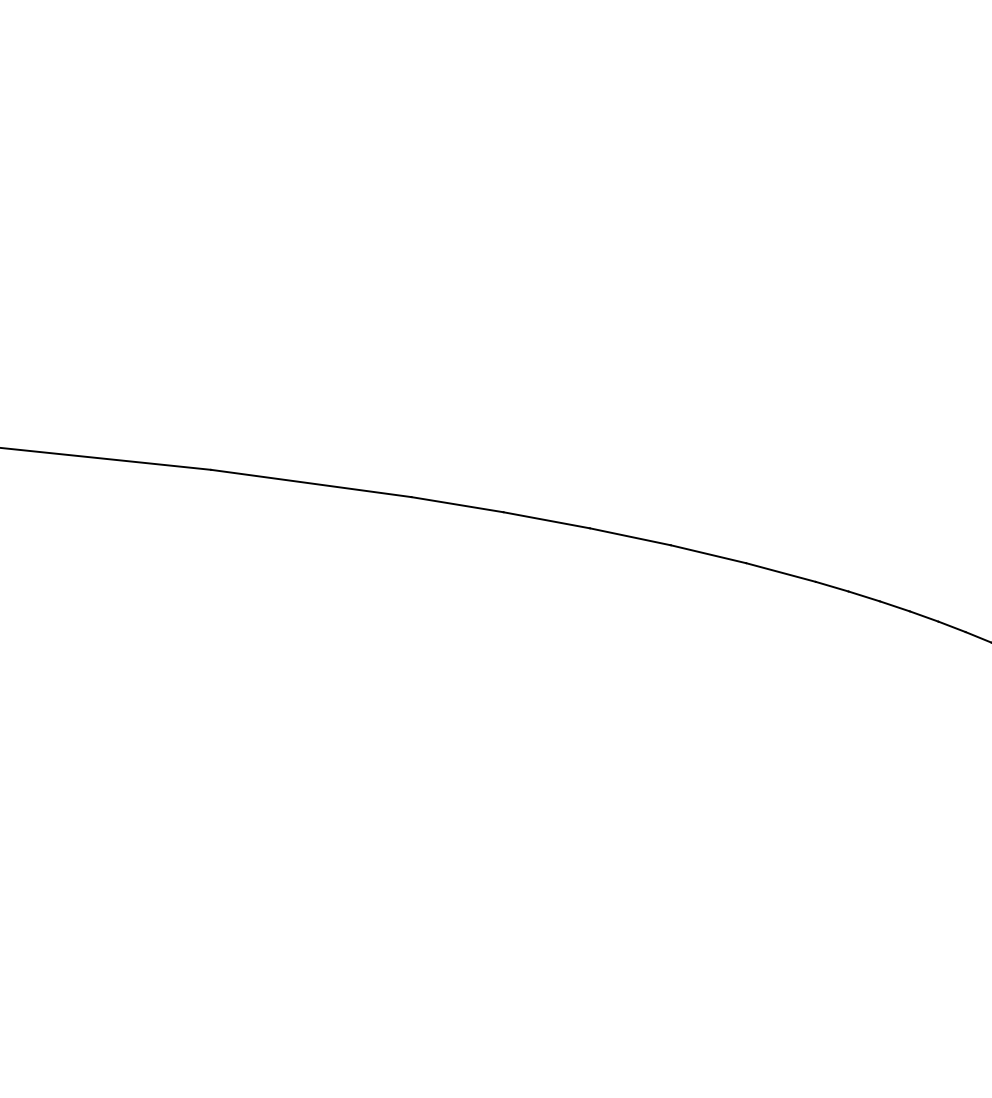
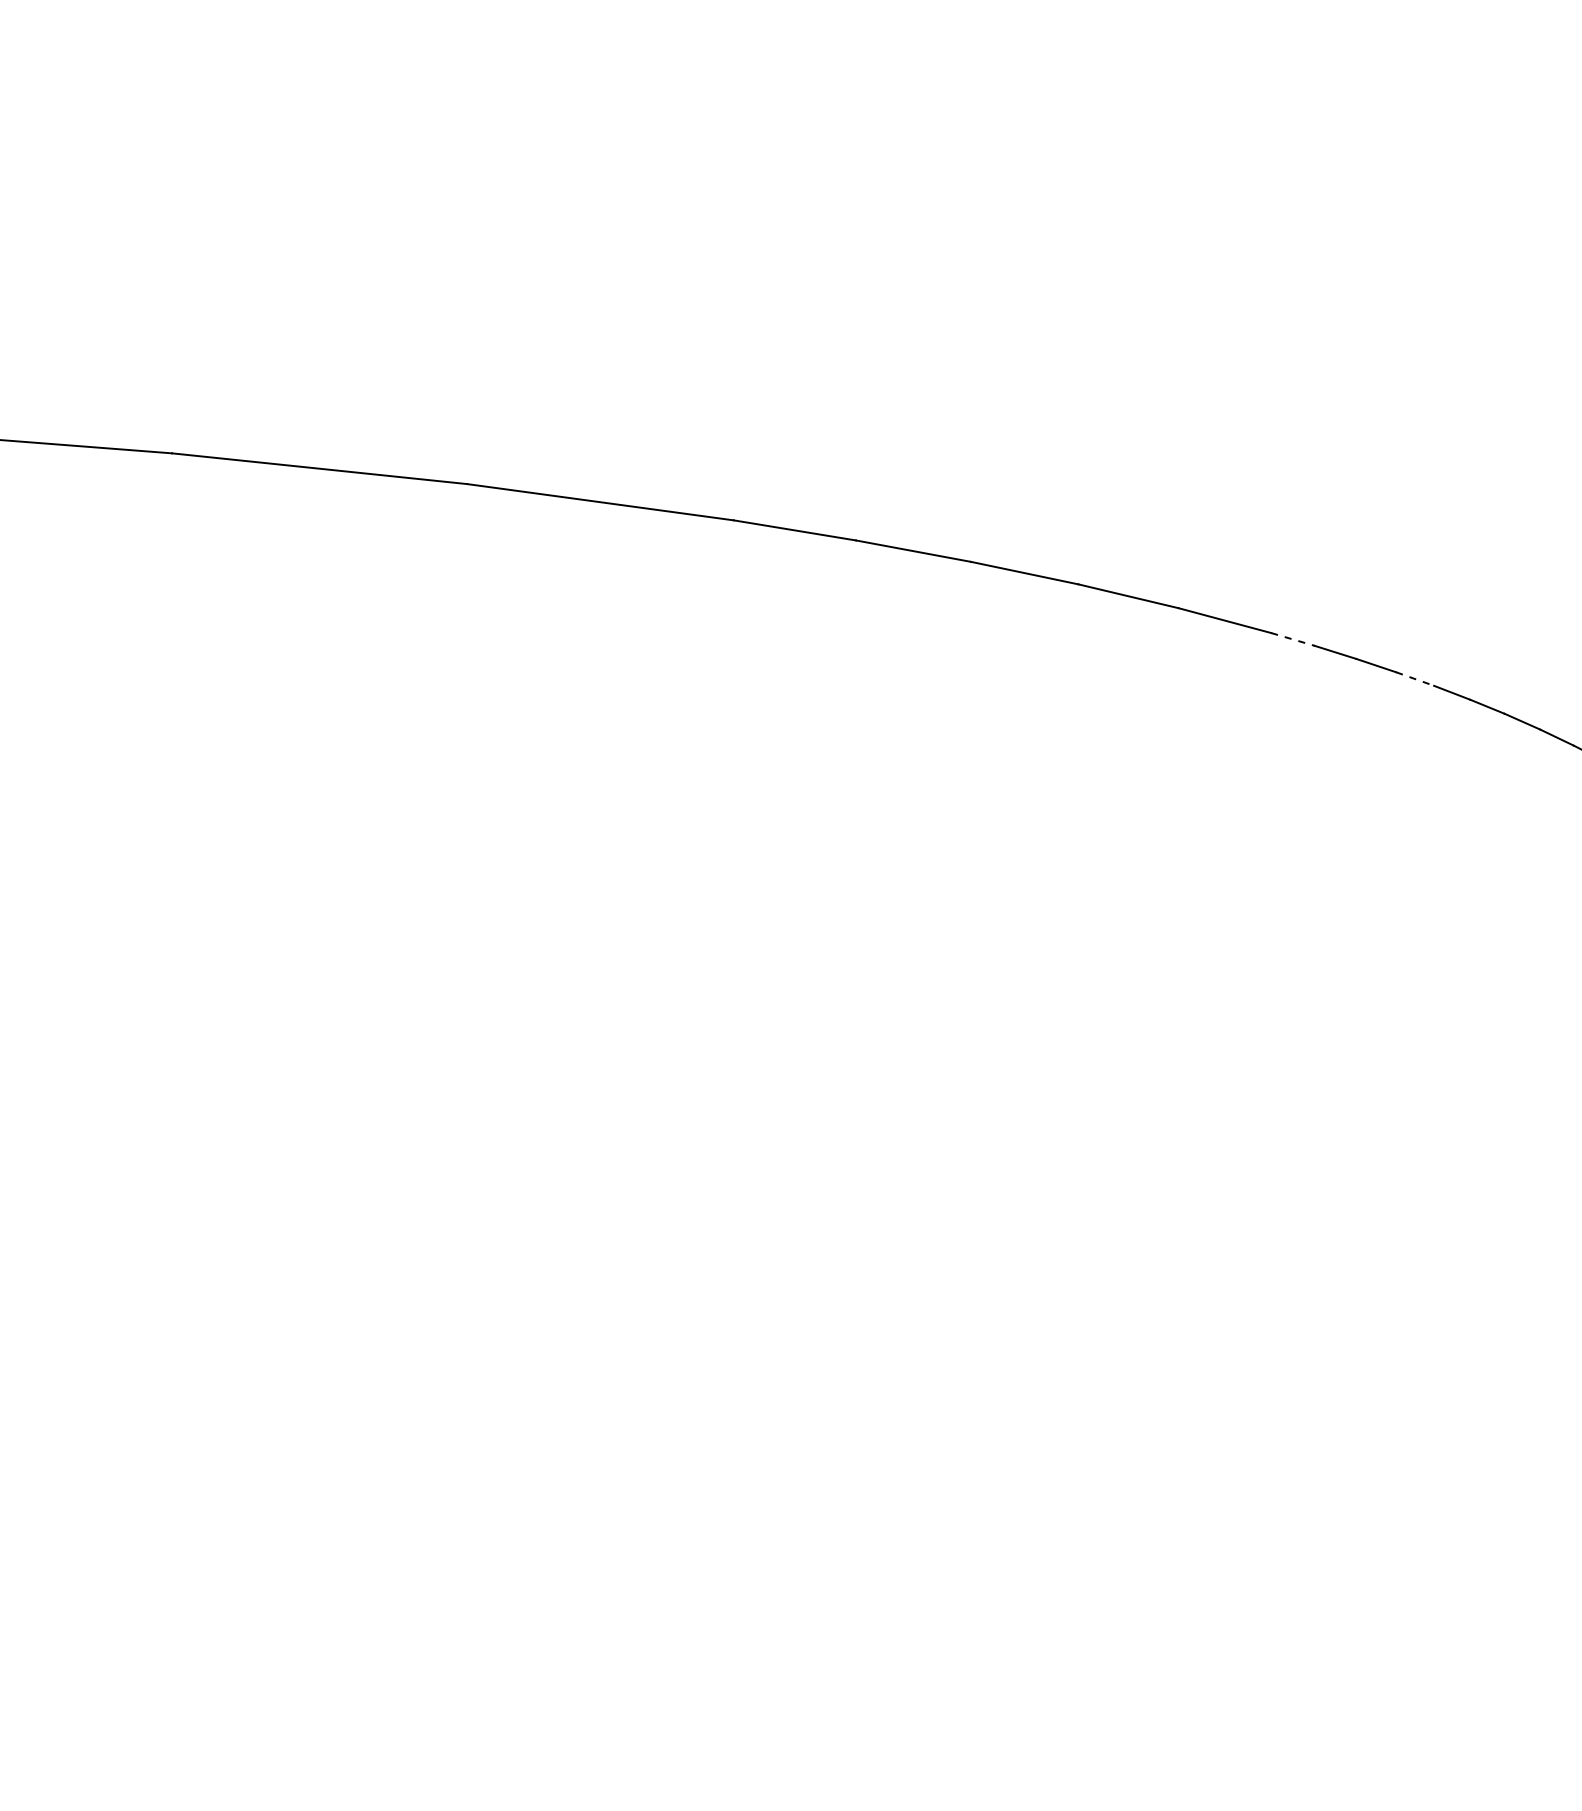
line: (831, 586) -> (1292, 639), solid -> dashed
line: (924, 616) -> (1415, 679), solid -> dashed

